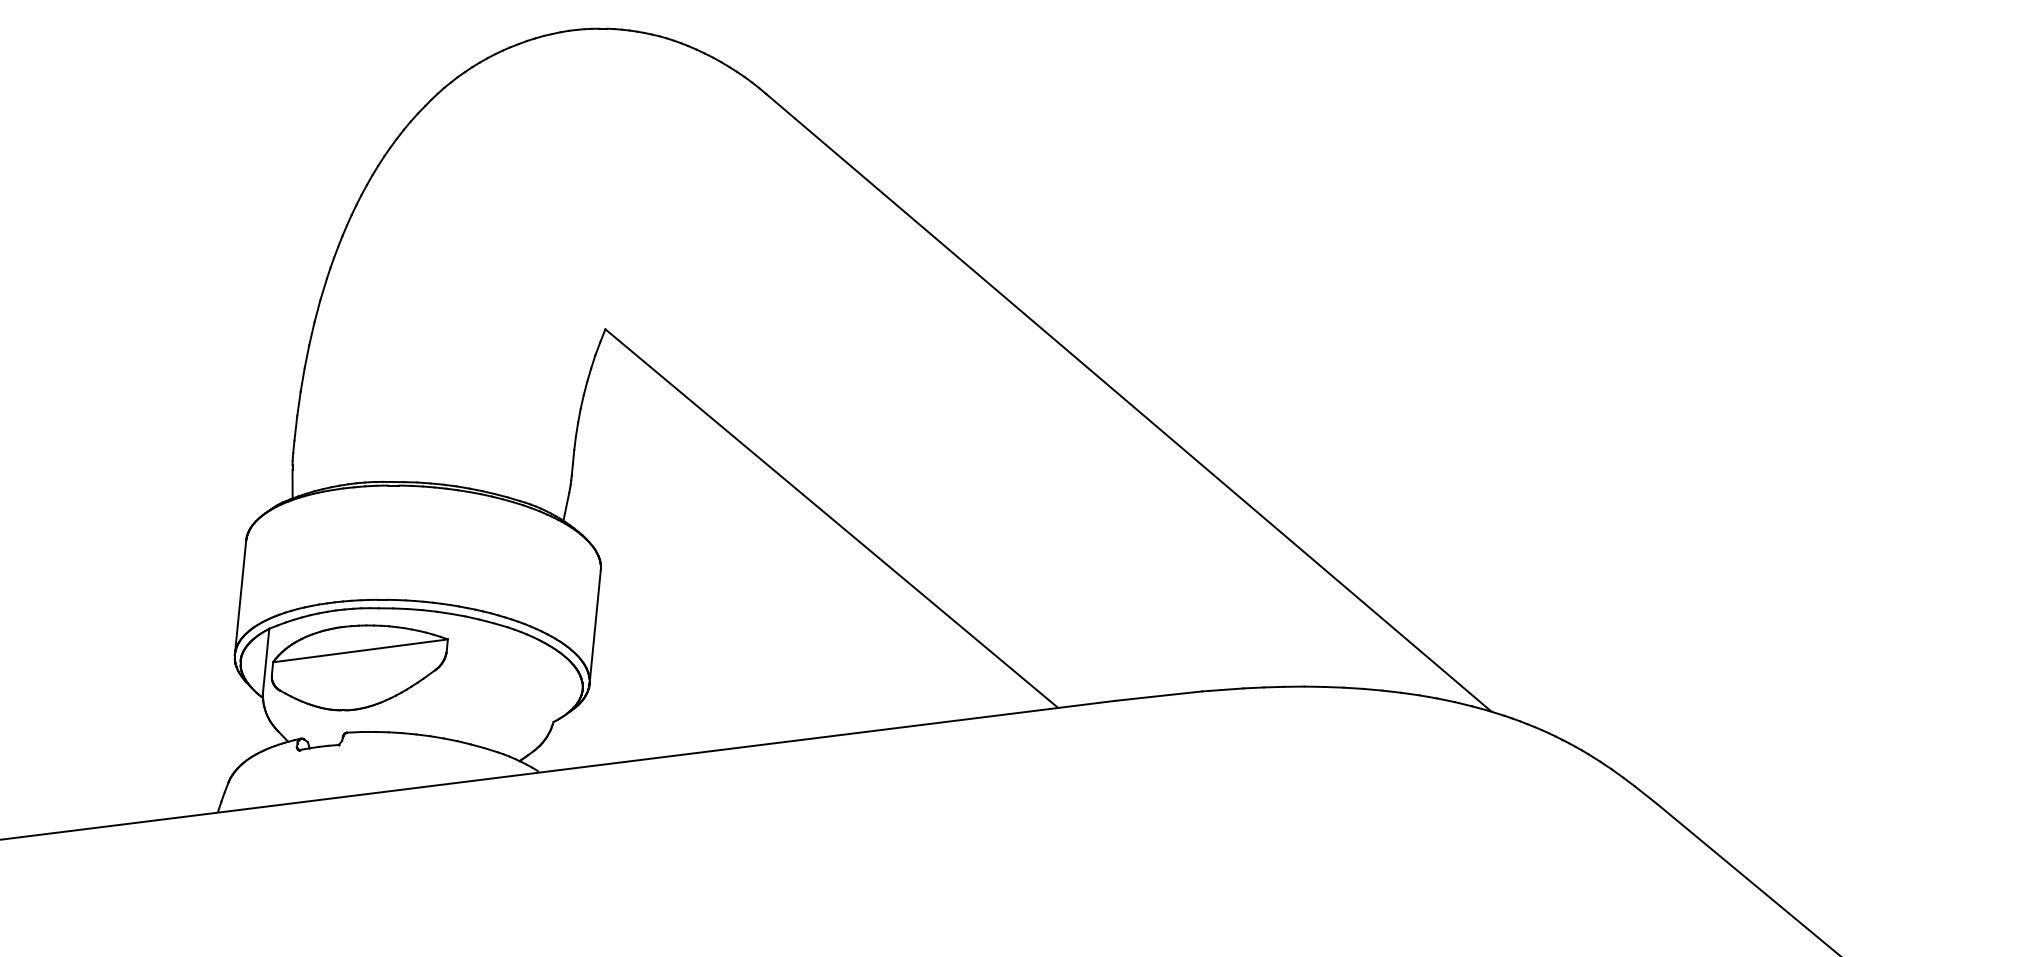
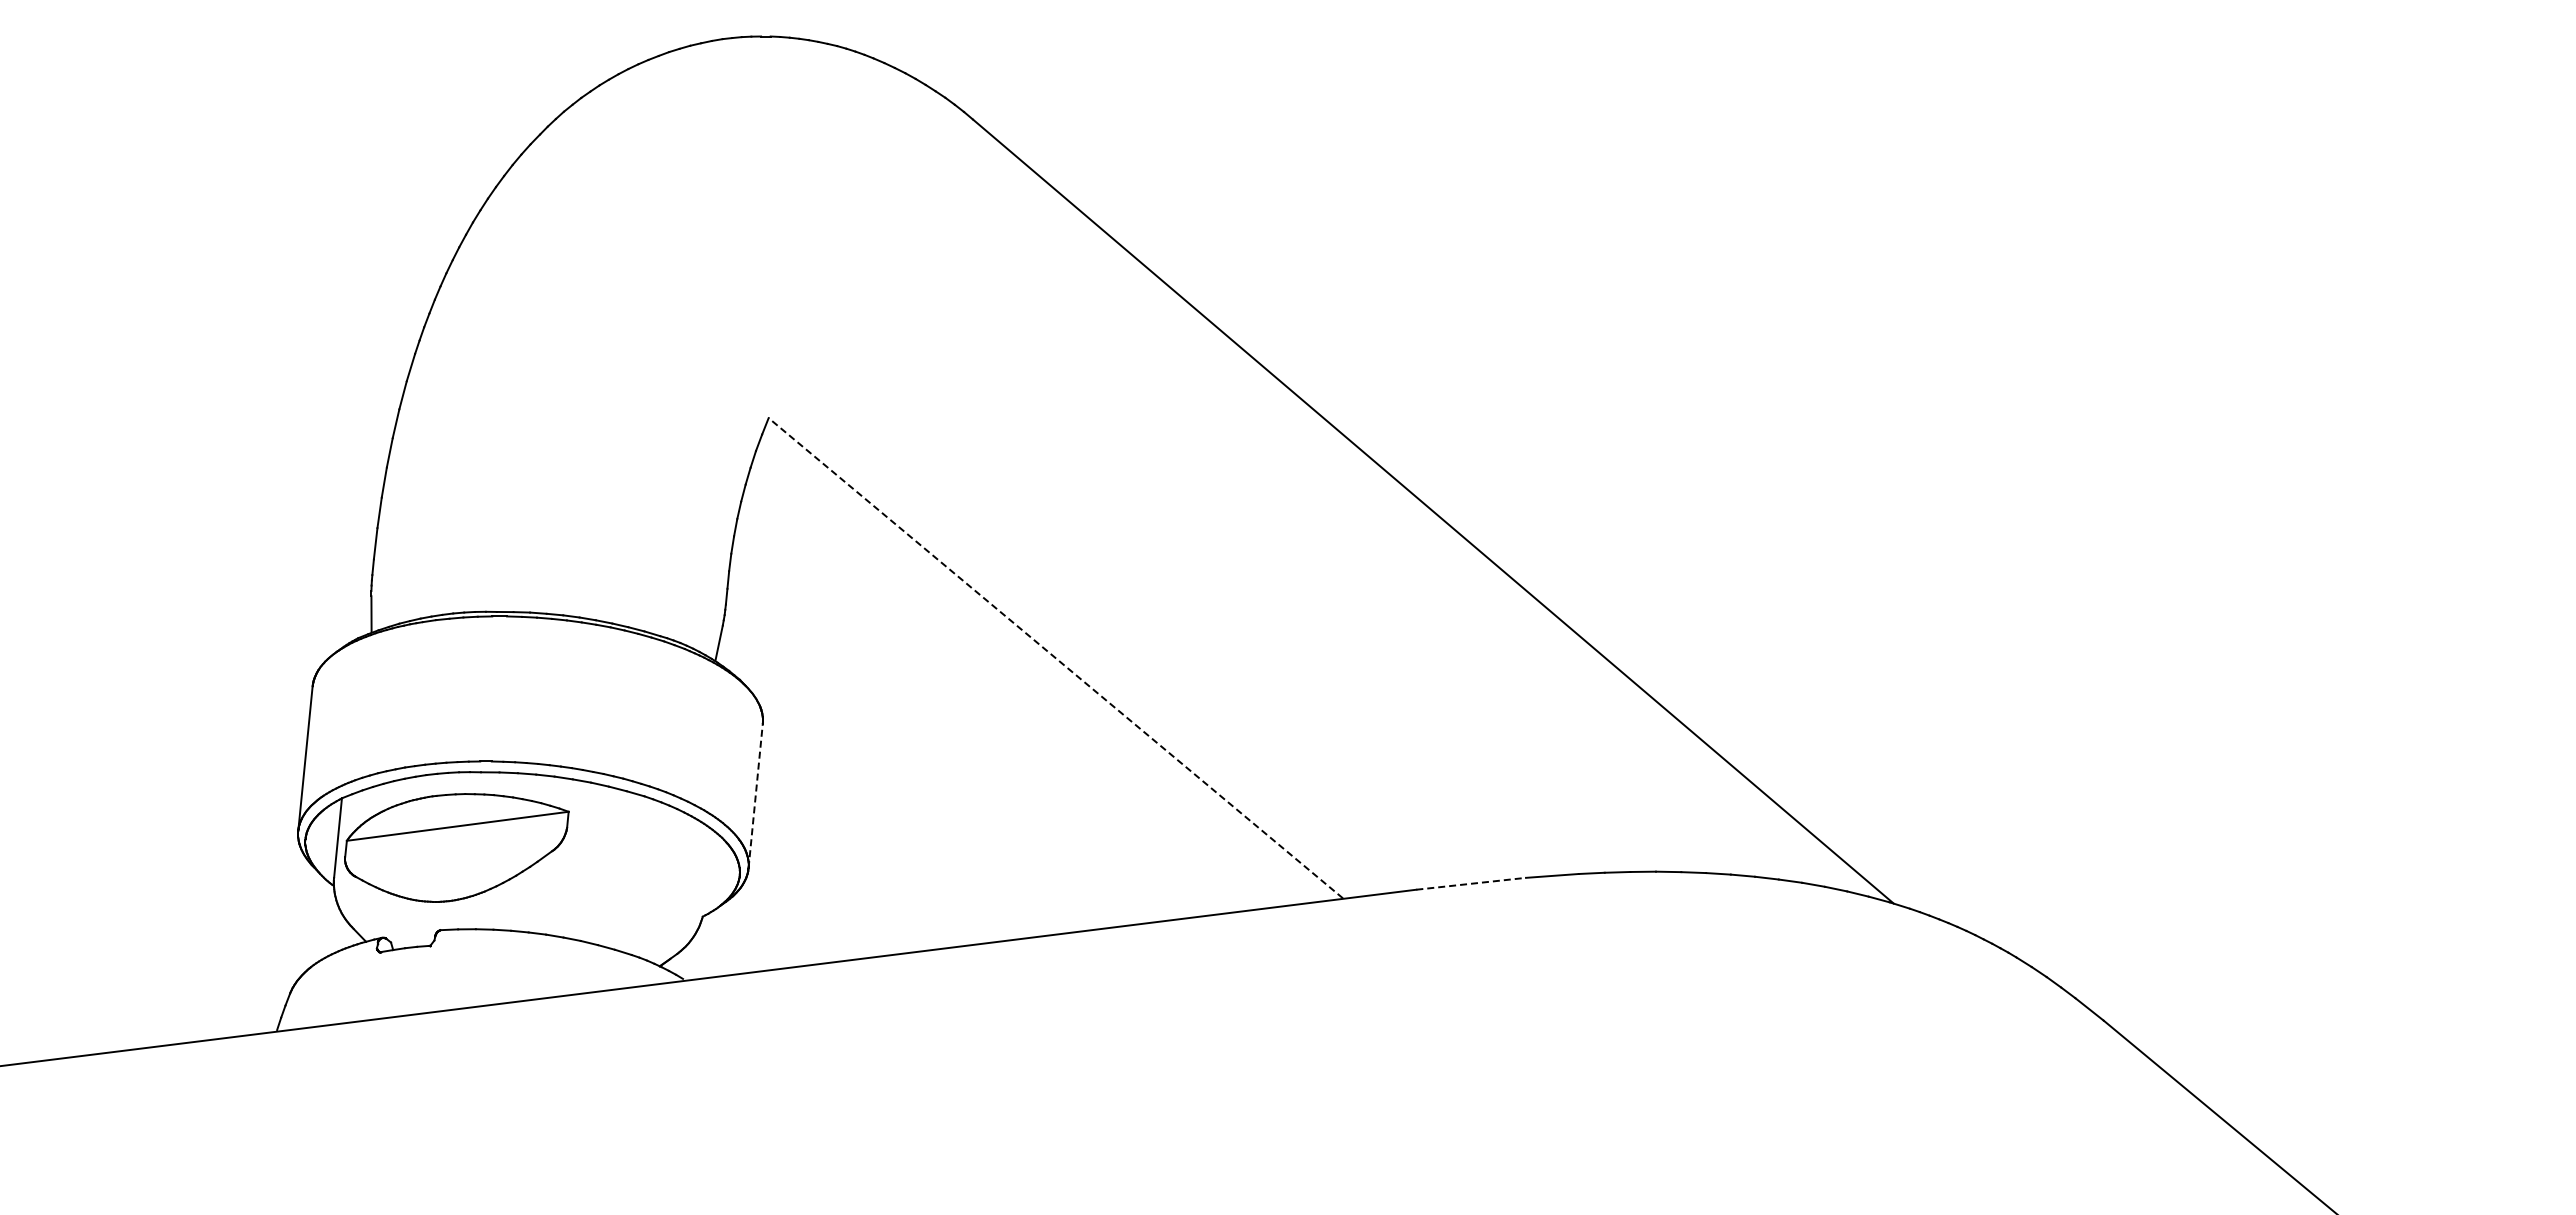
line: (831, 517) -> (1055, 657), solid -> dashed
line: (595, 626) -> (755, 795), solid -> dashed
line: (1159, 695) -> (1471, 883), solid -> dashed

